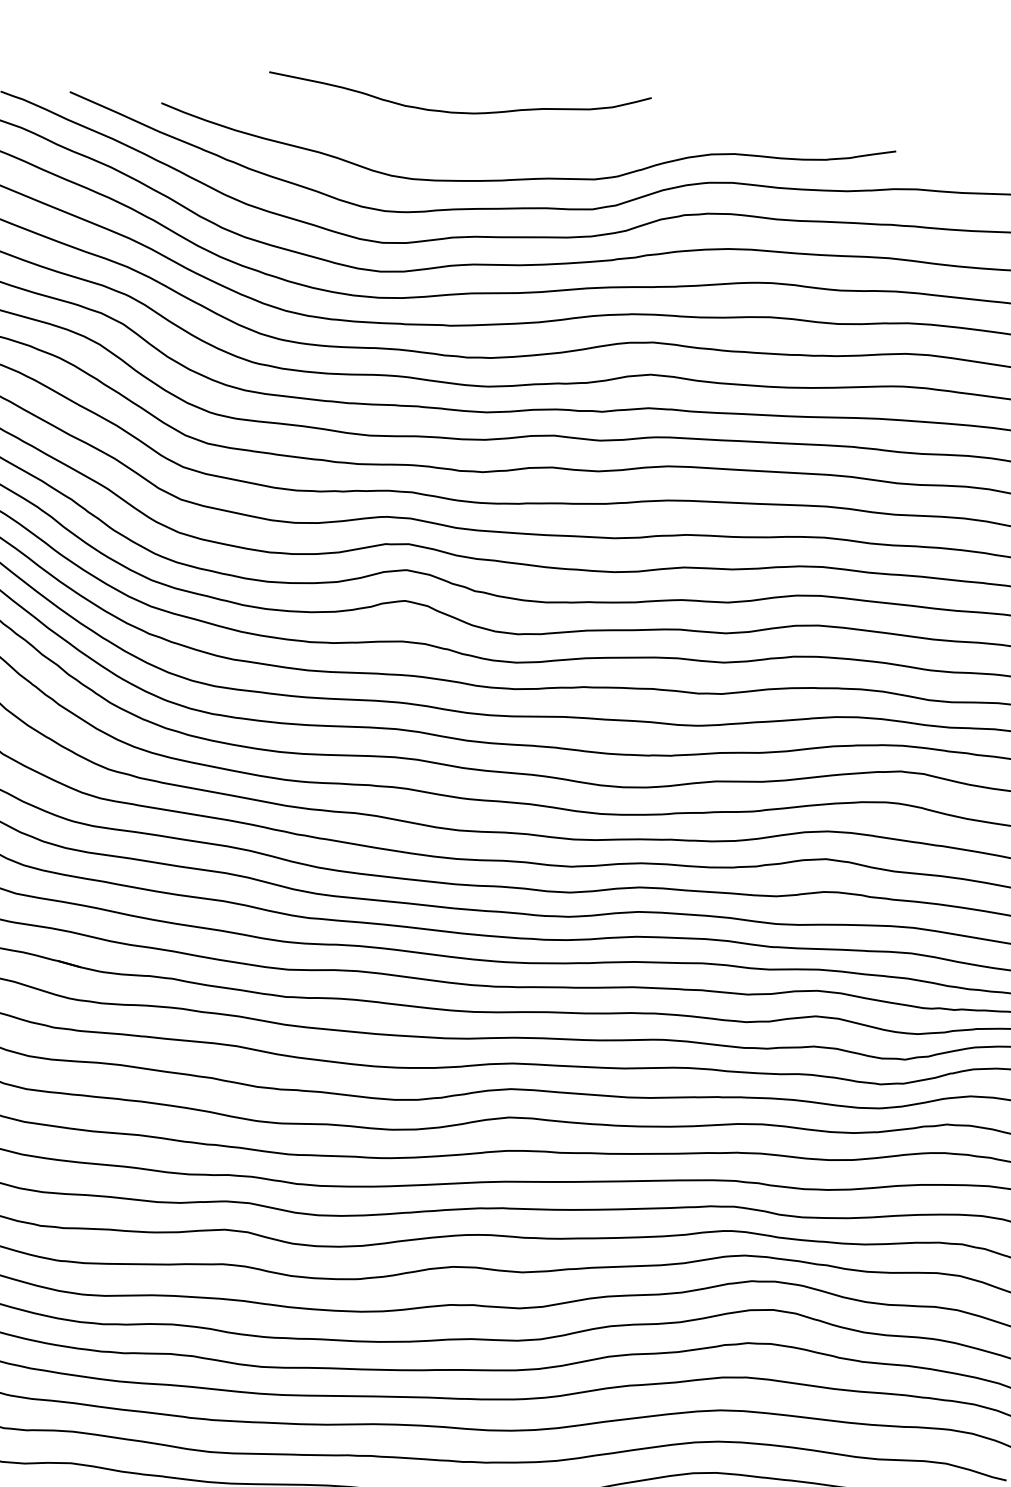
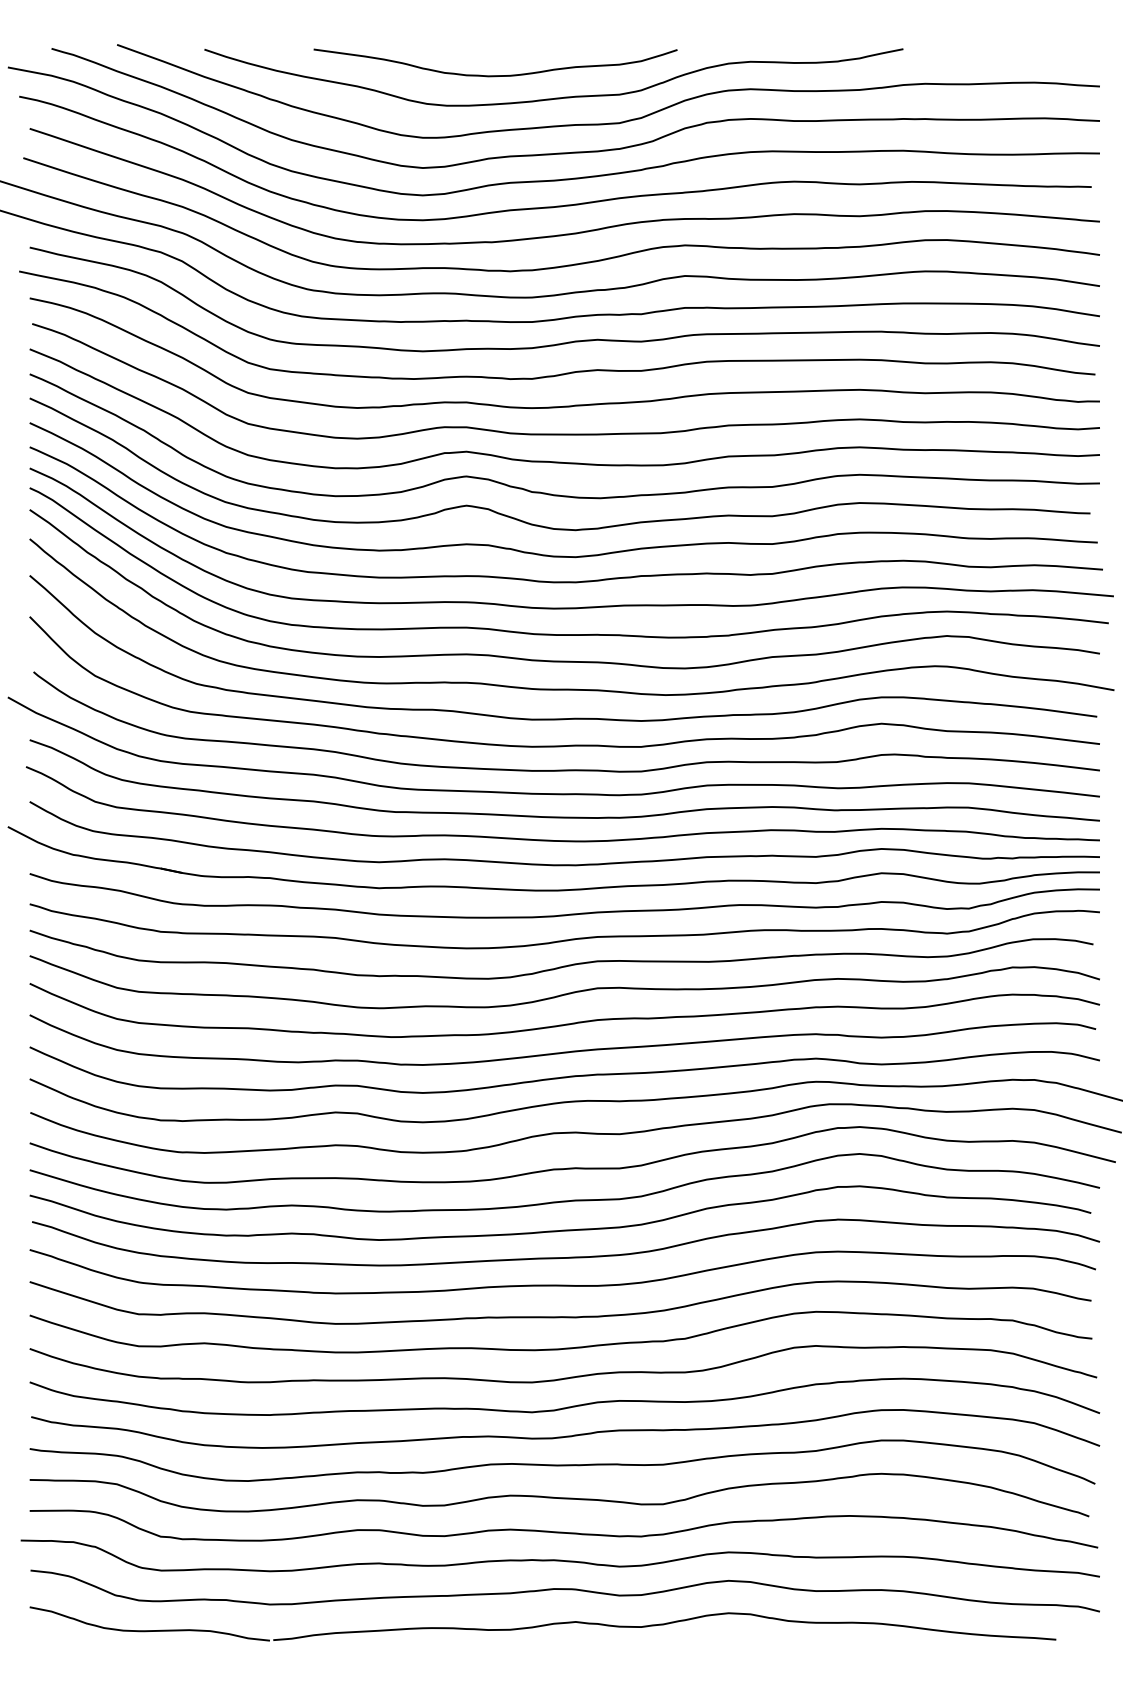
curve: (458, 112) -> (495, 75), moved

